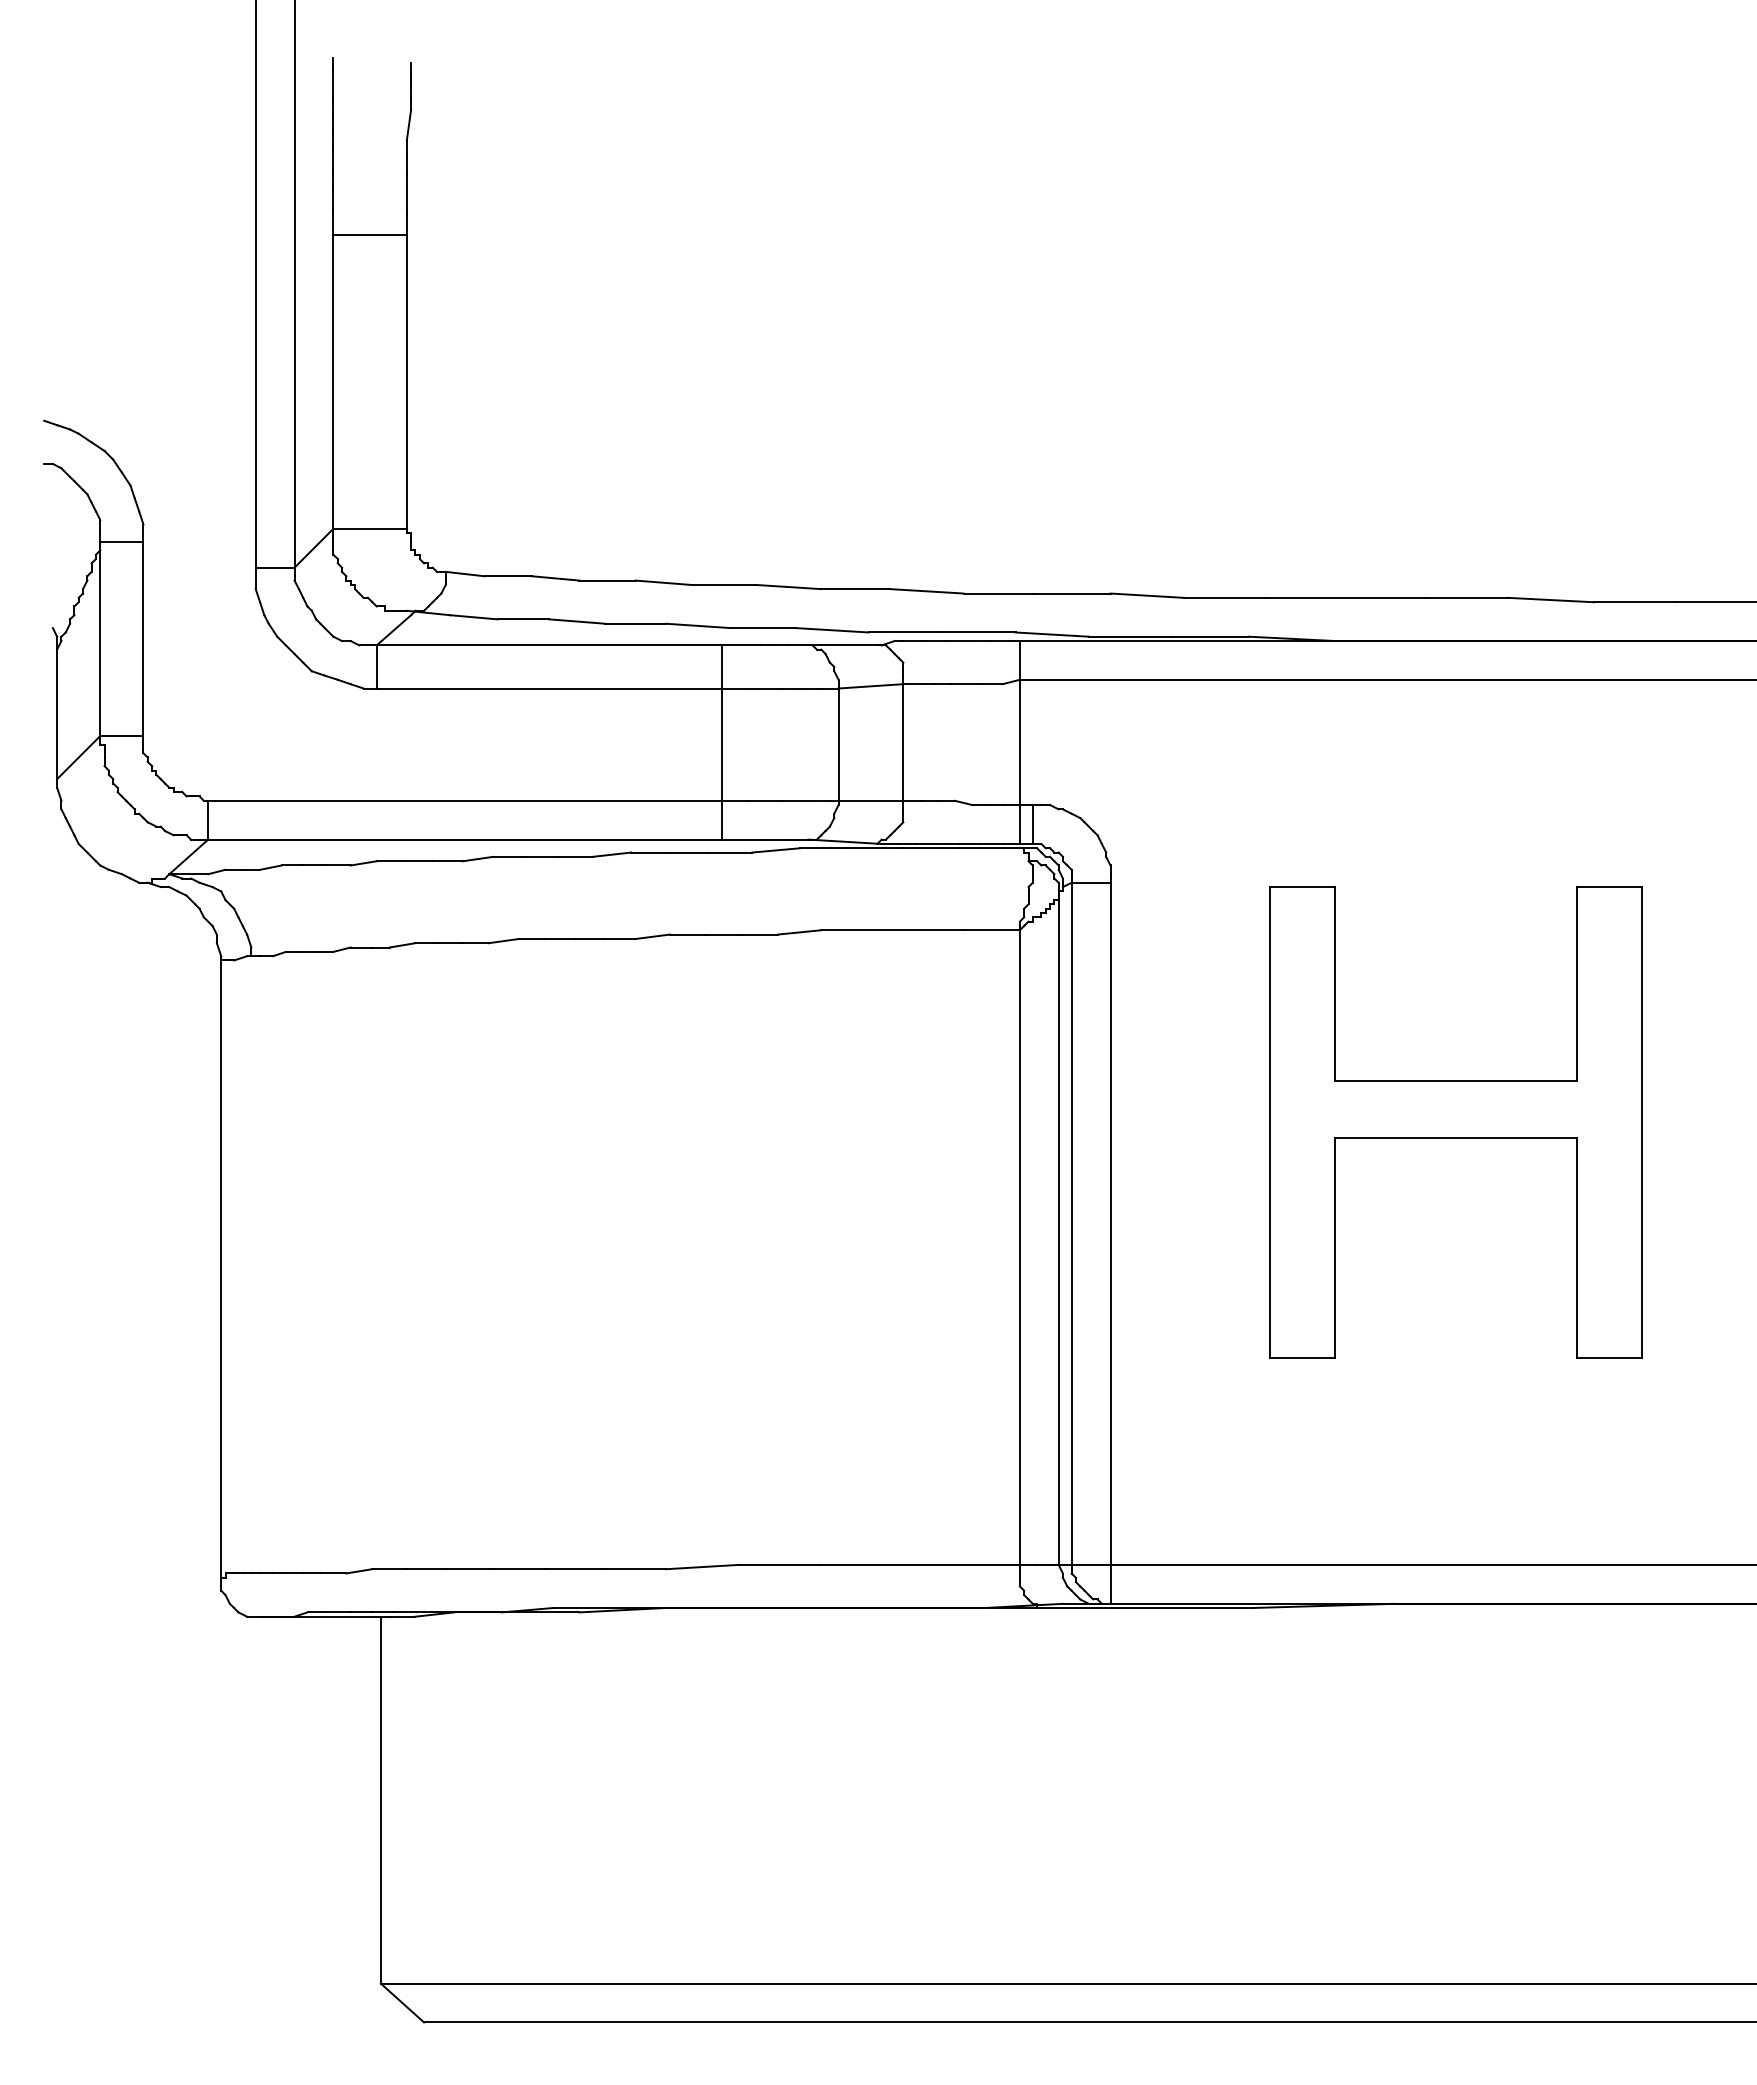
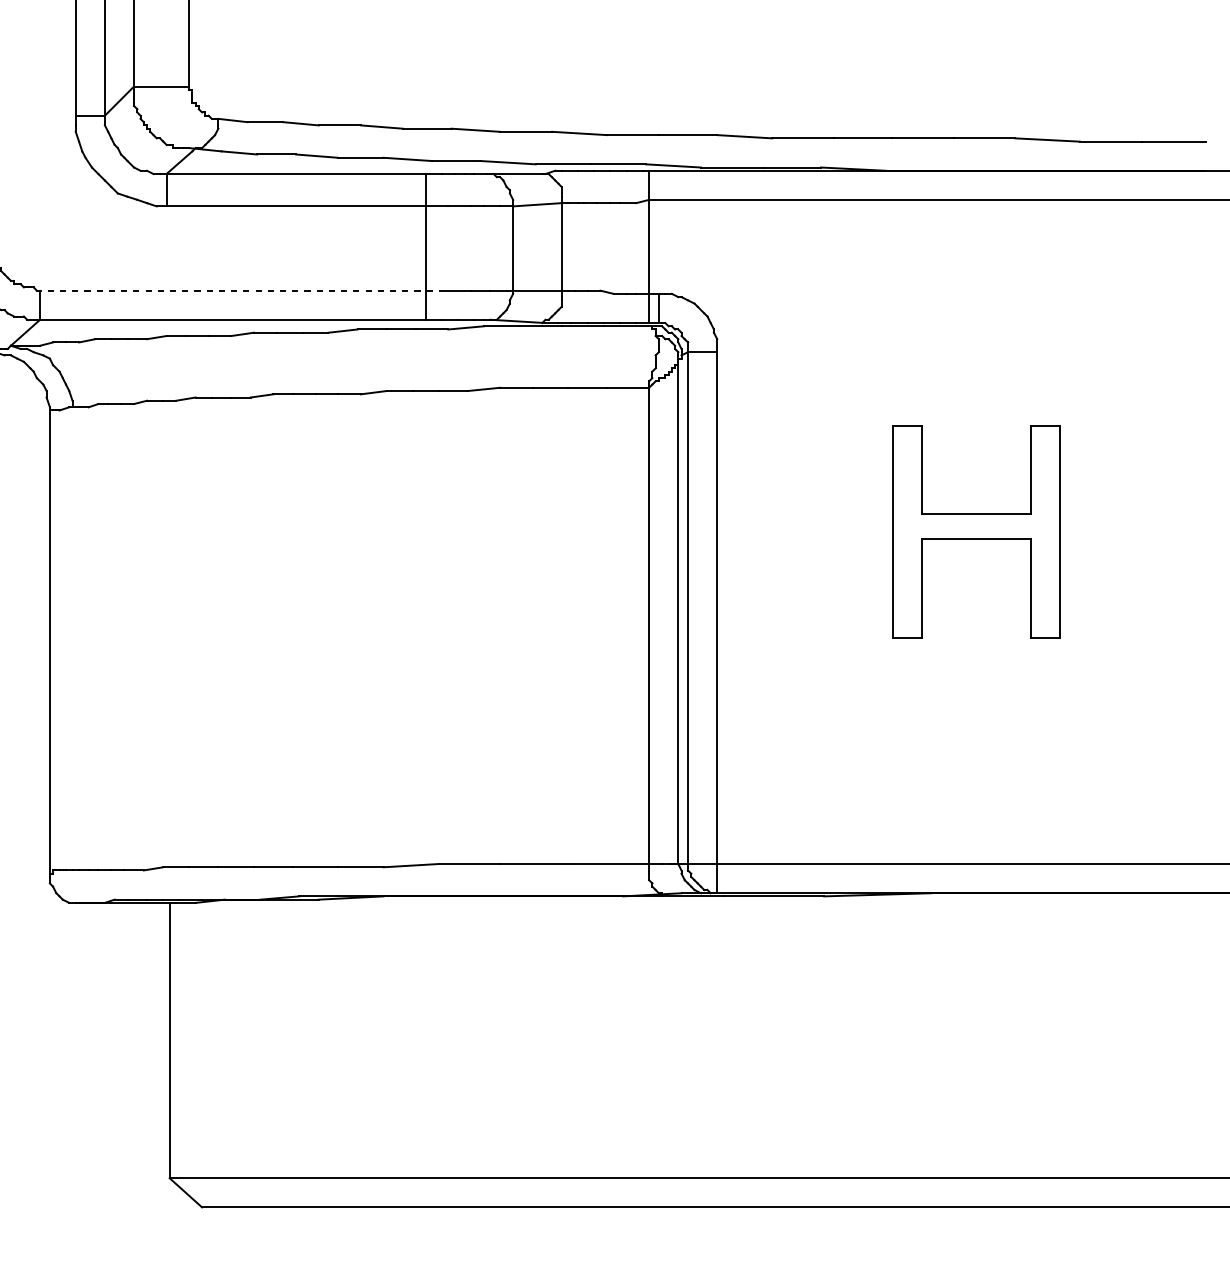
line: (478, 800) -> (242, 290), solid -> dashed
part: (1455, 1122) -> (976, 532), size x0.6

